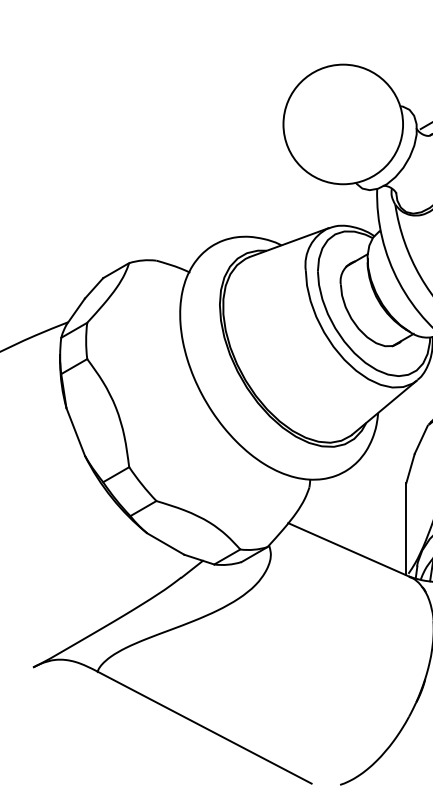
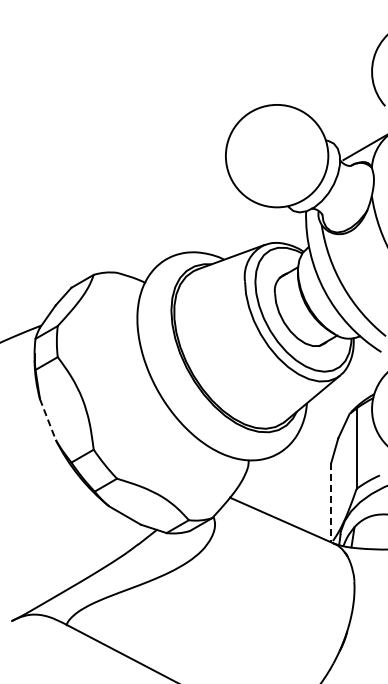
line: (75, 431) -> (47, 419), solid -> dashed
line: (406, 529) -> (331, 503), solid -> dashed

